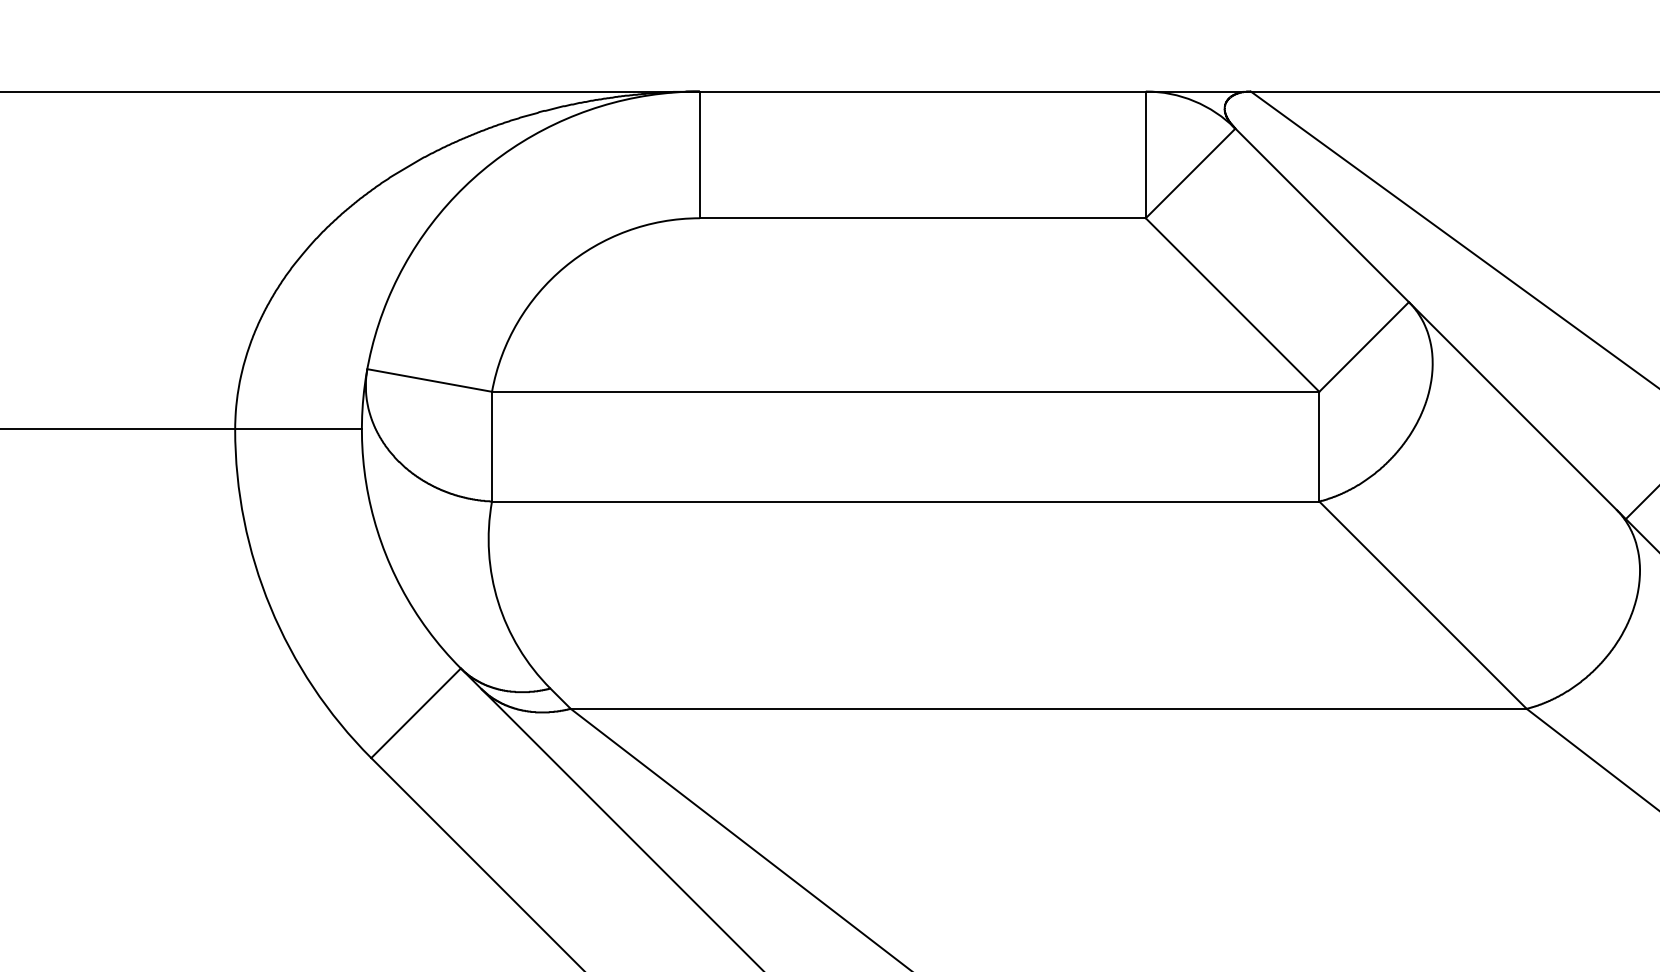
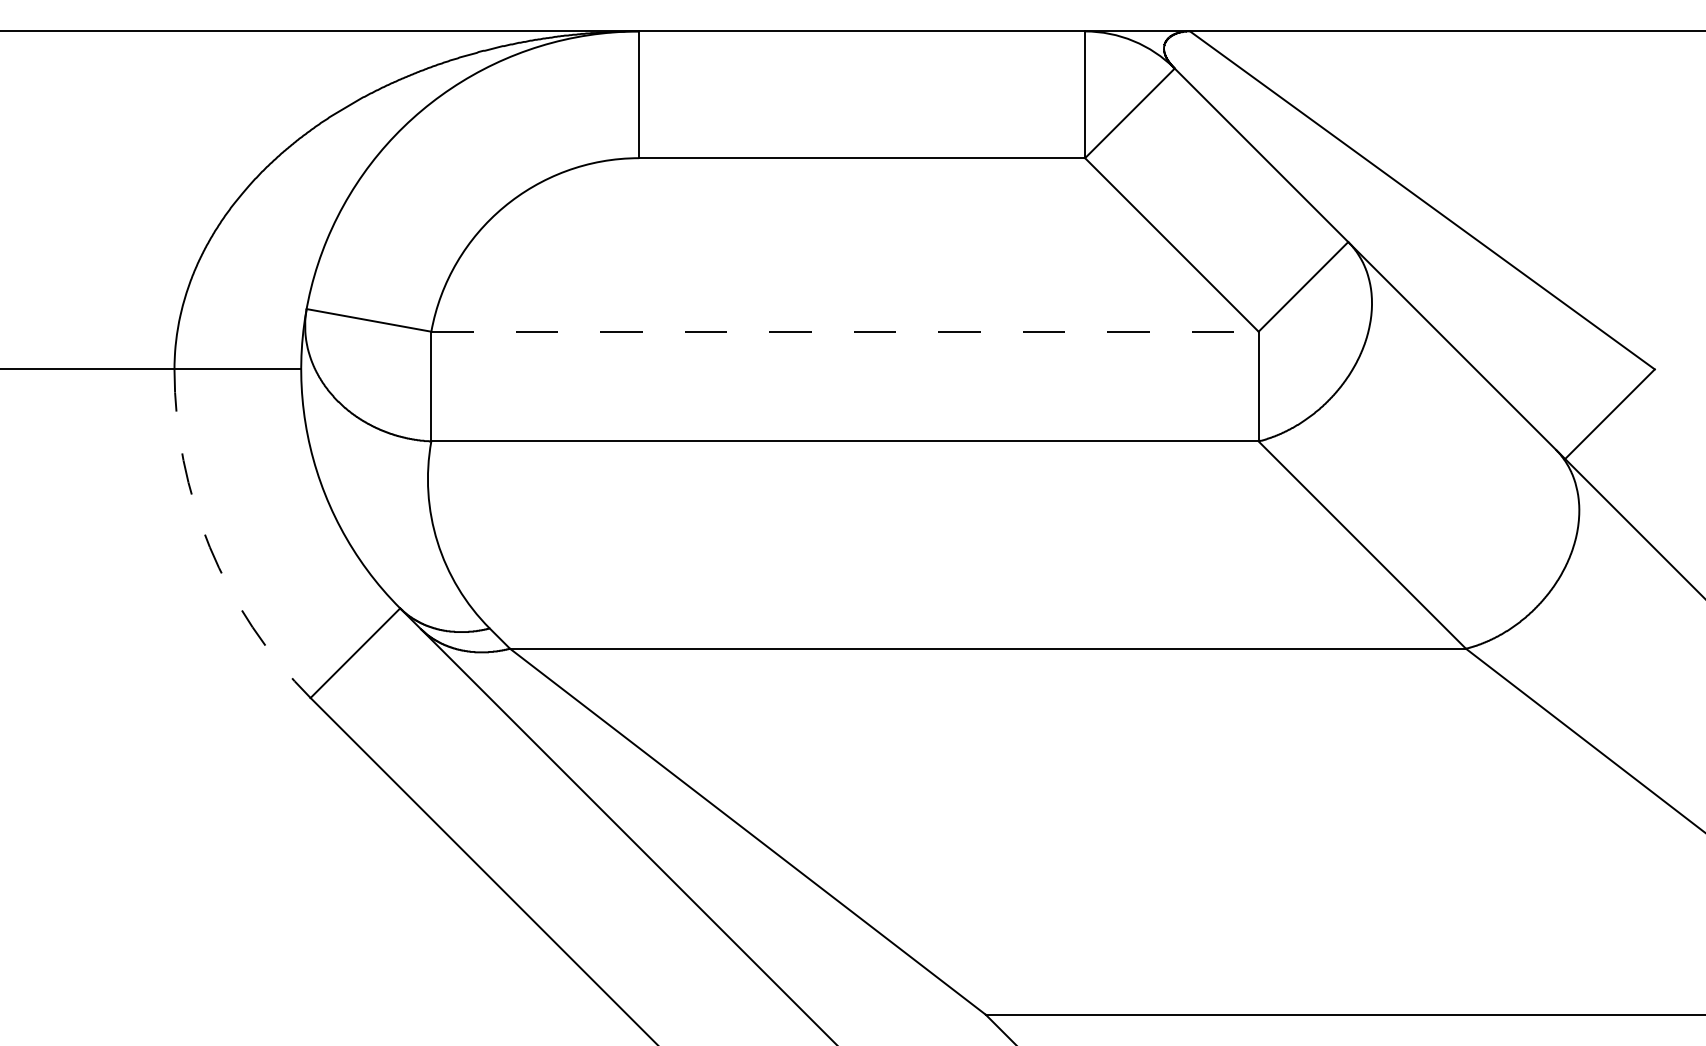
line: (906, 391) -> (845, 331), solid -> dashed
arc: (270, 607) -> (209, 547), solid -> dashed

